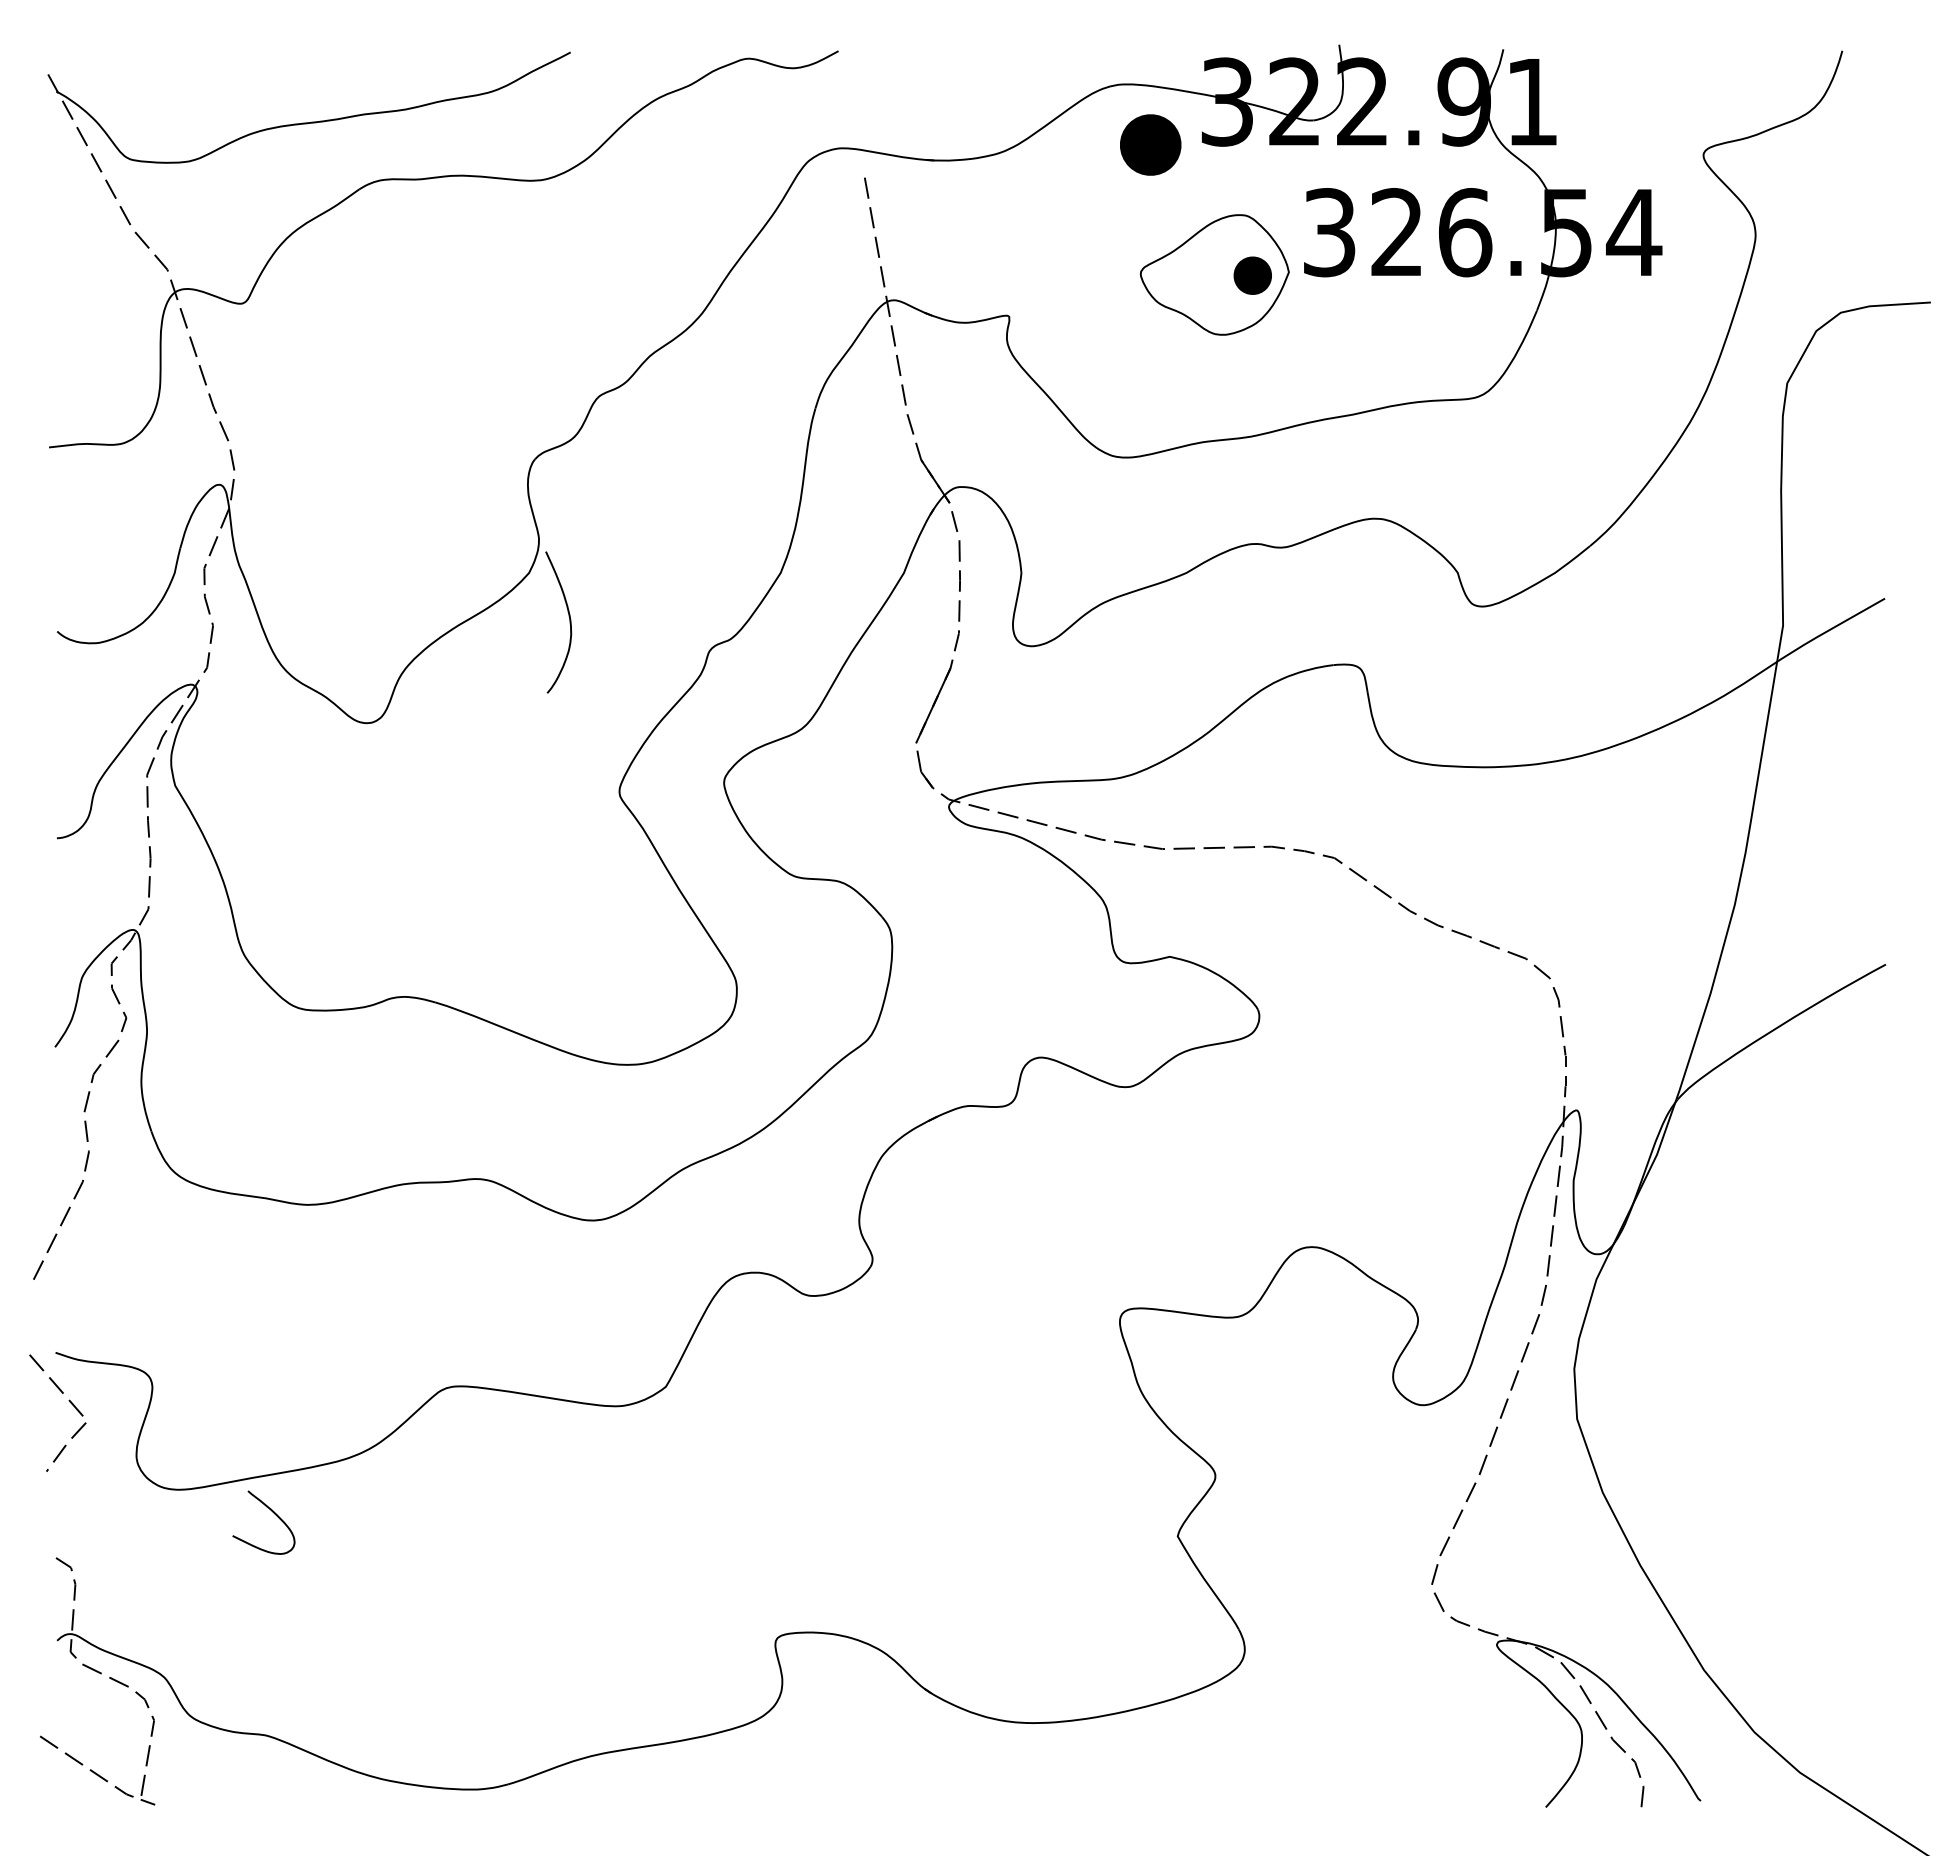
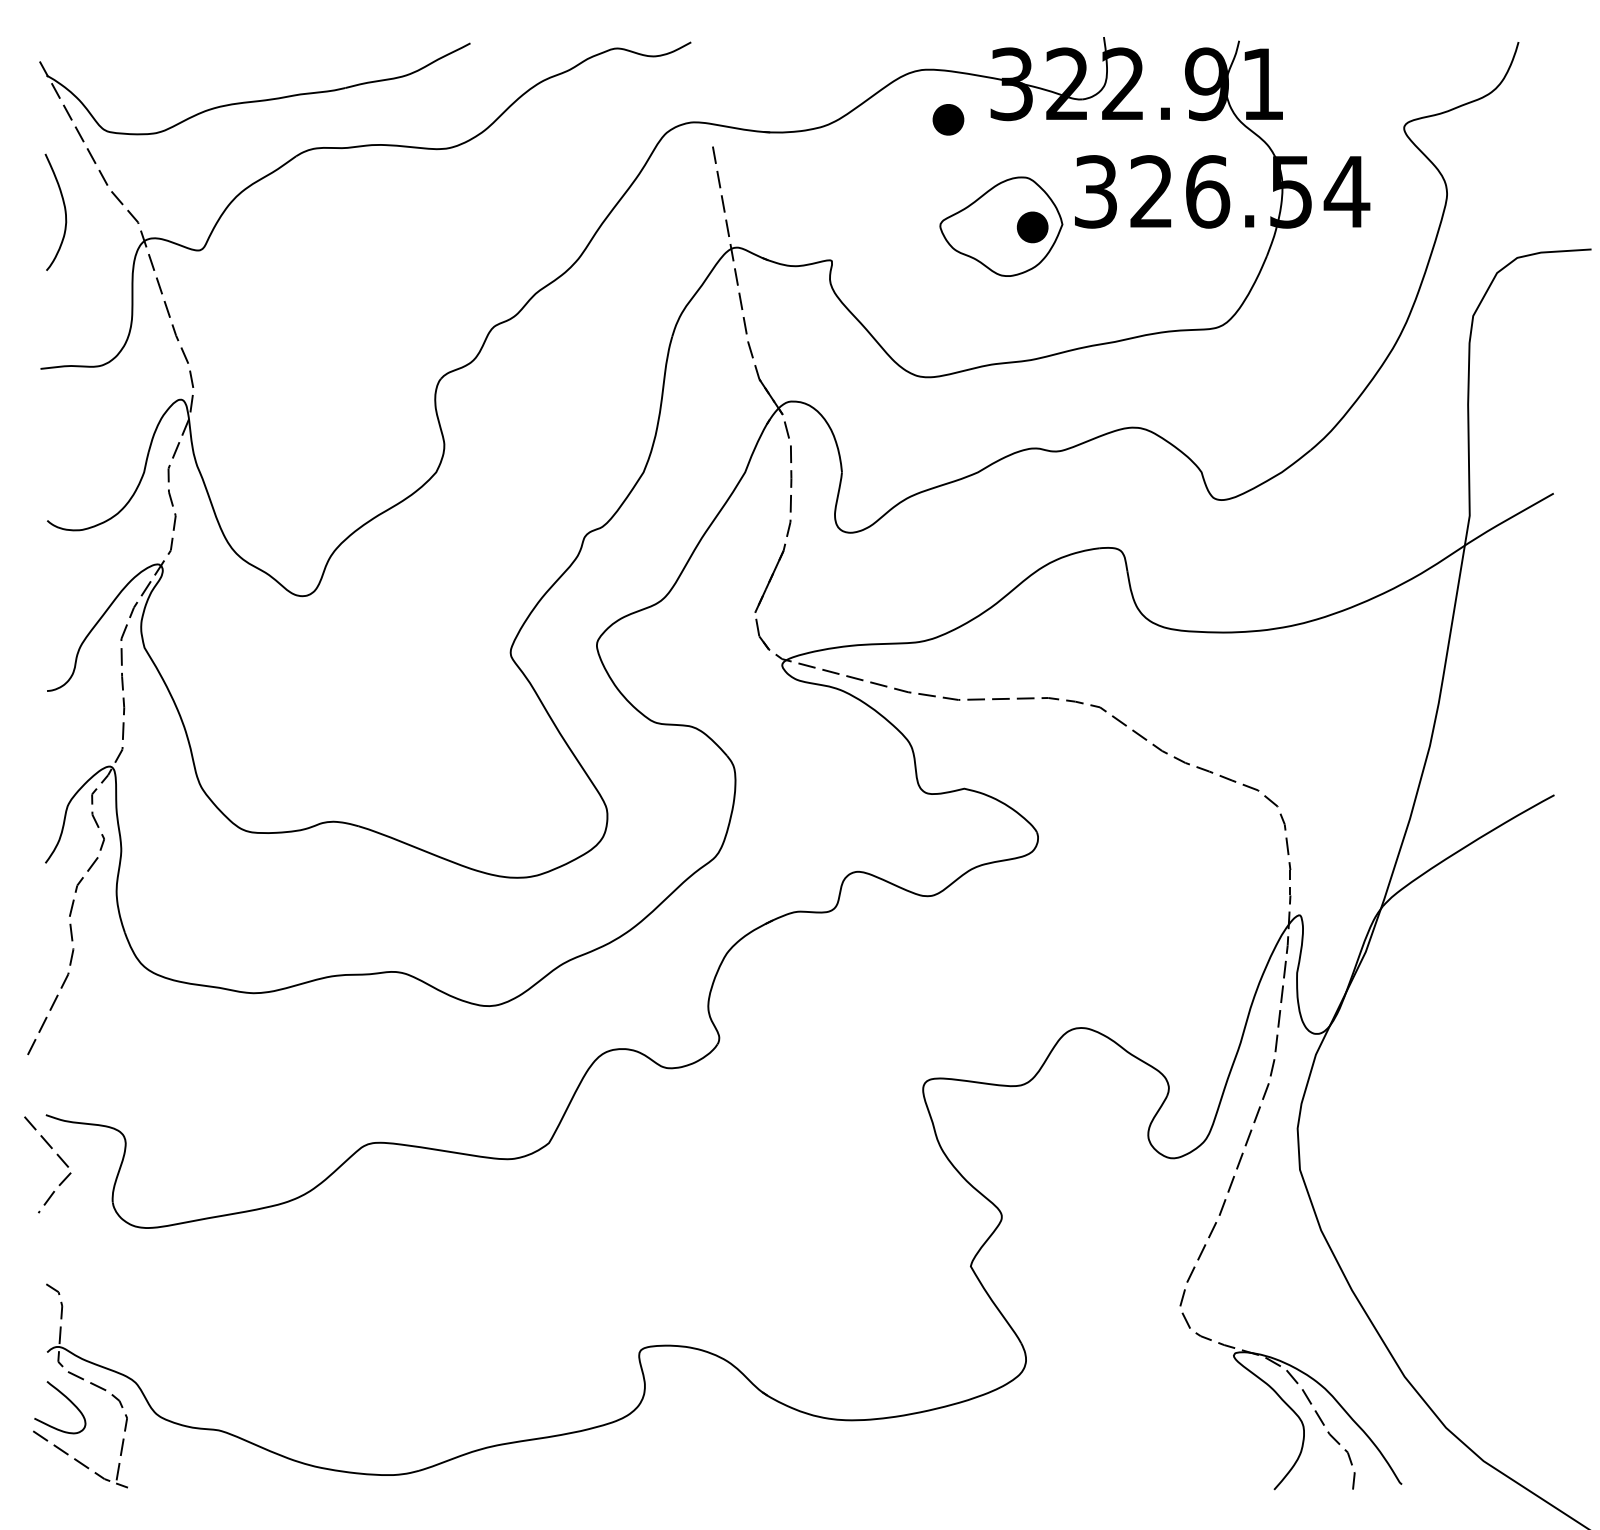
part: (1150, 145) -> (948, 120), size x0.62
curve: (569, 622) -> (64, 212), moved
curve: (272, 1512) -> (67, 1399), moved

